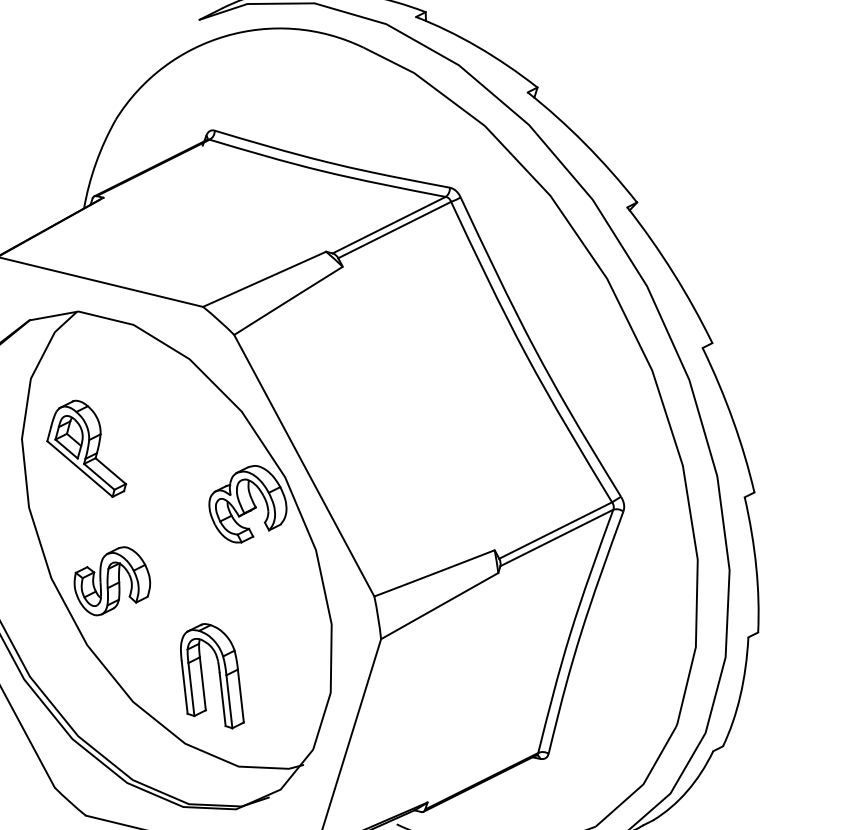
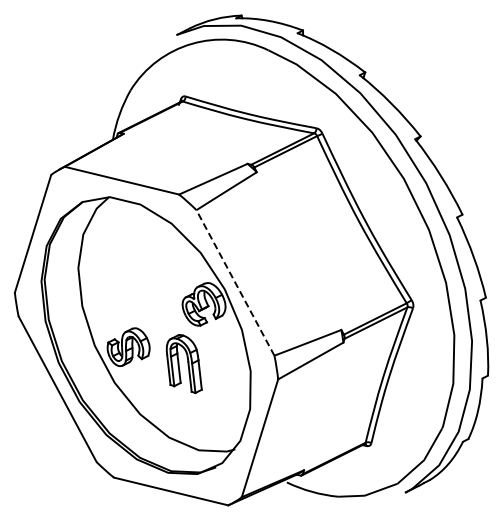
part: (86, 448) -> (114, 273), removed
line: (304, 464) -> (235, 282), solid -> dashed
part: (210, 677) -> (183, 364), moved

